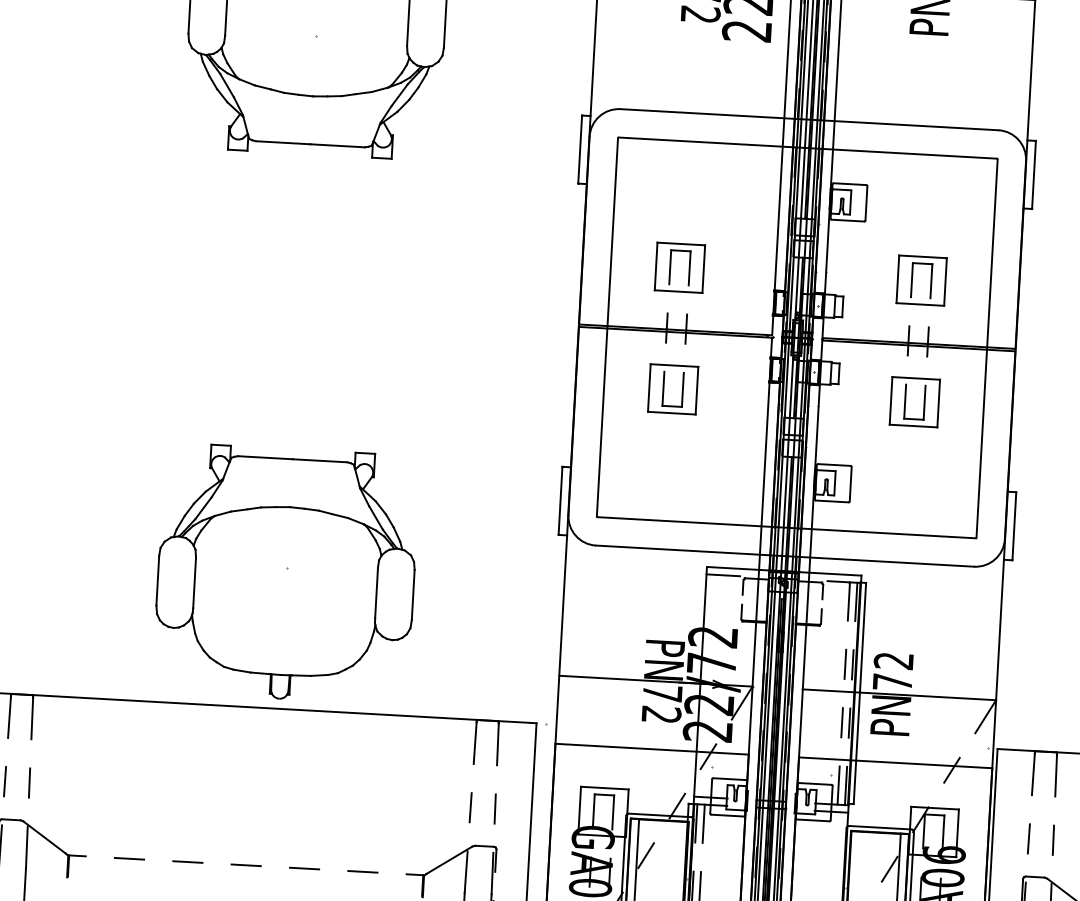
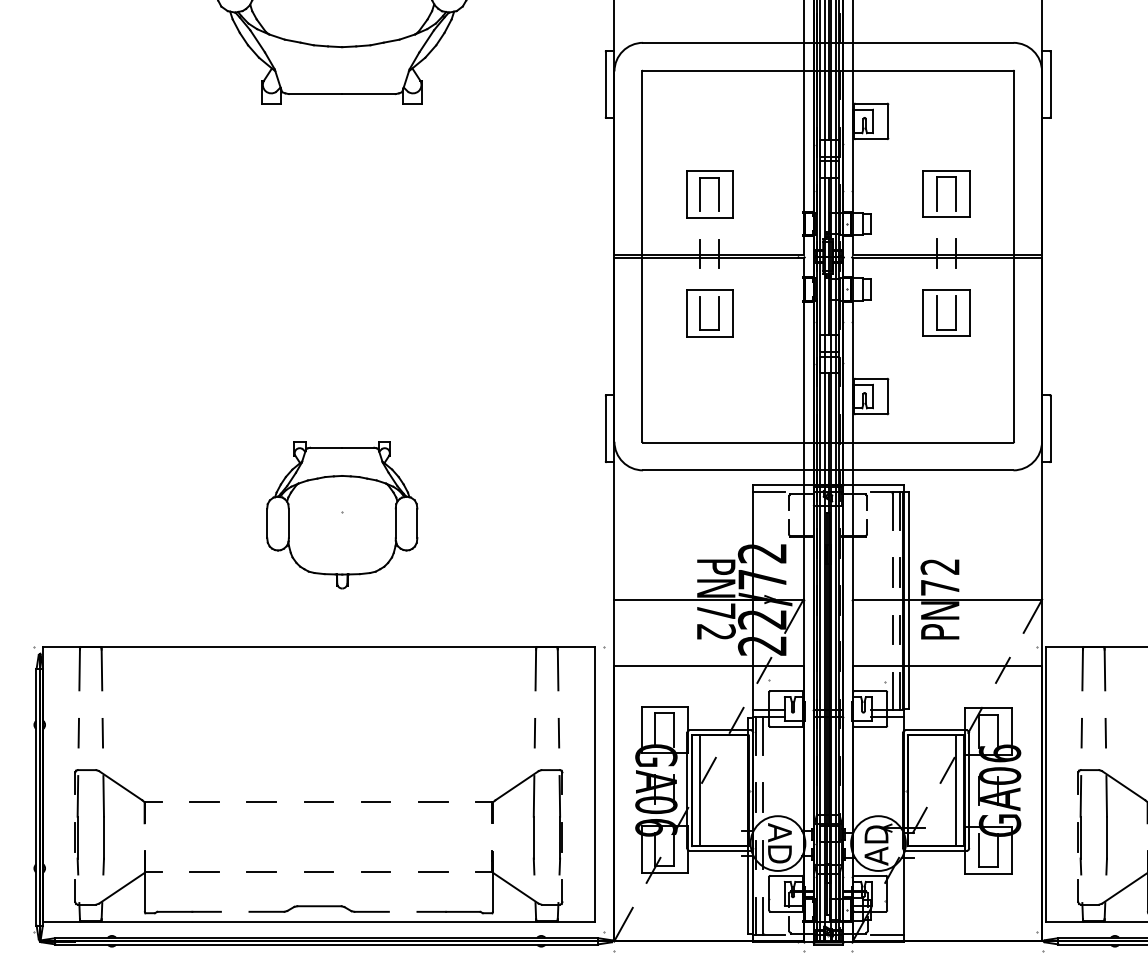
part: (286, 574) -> (342, 515), size x0.6

